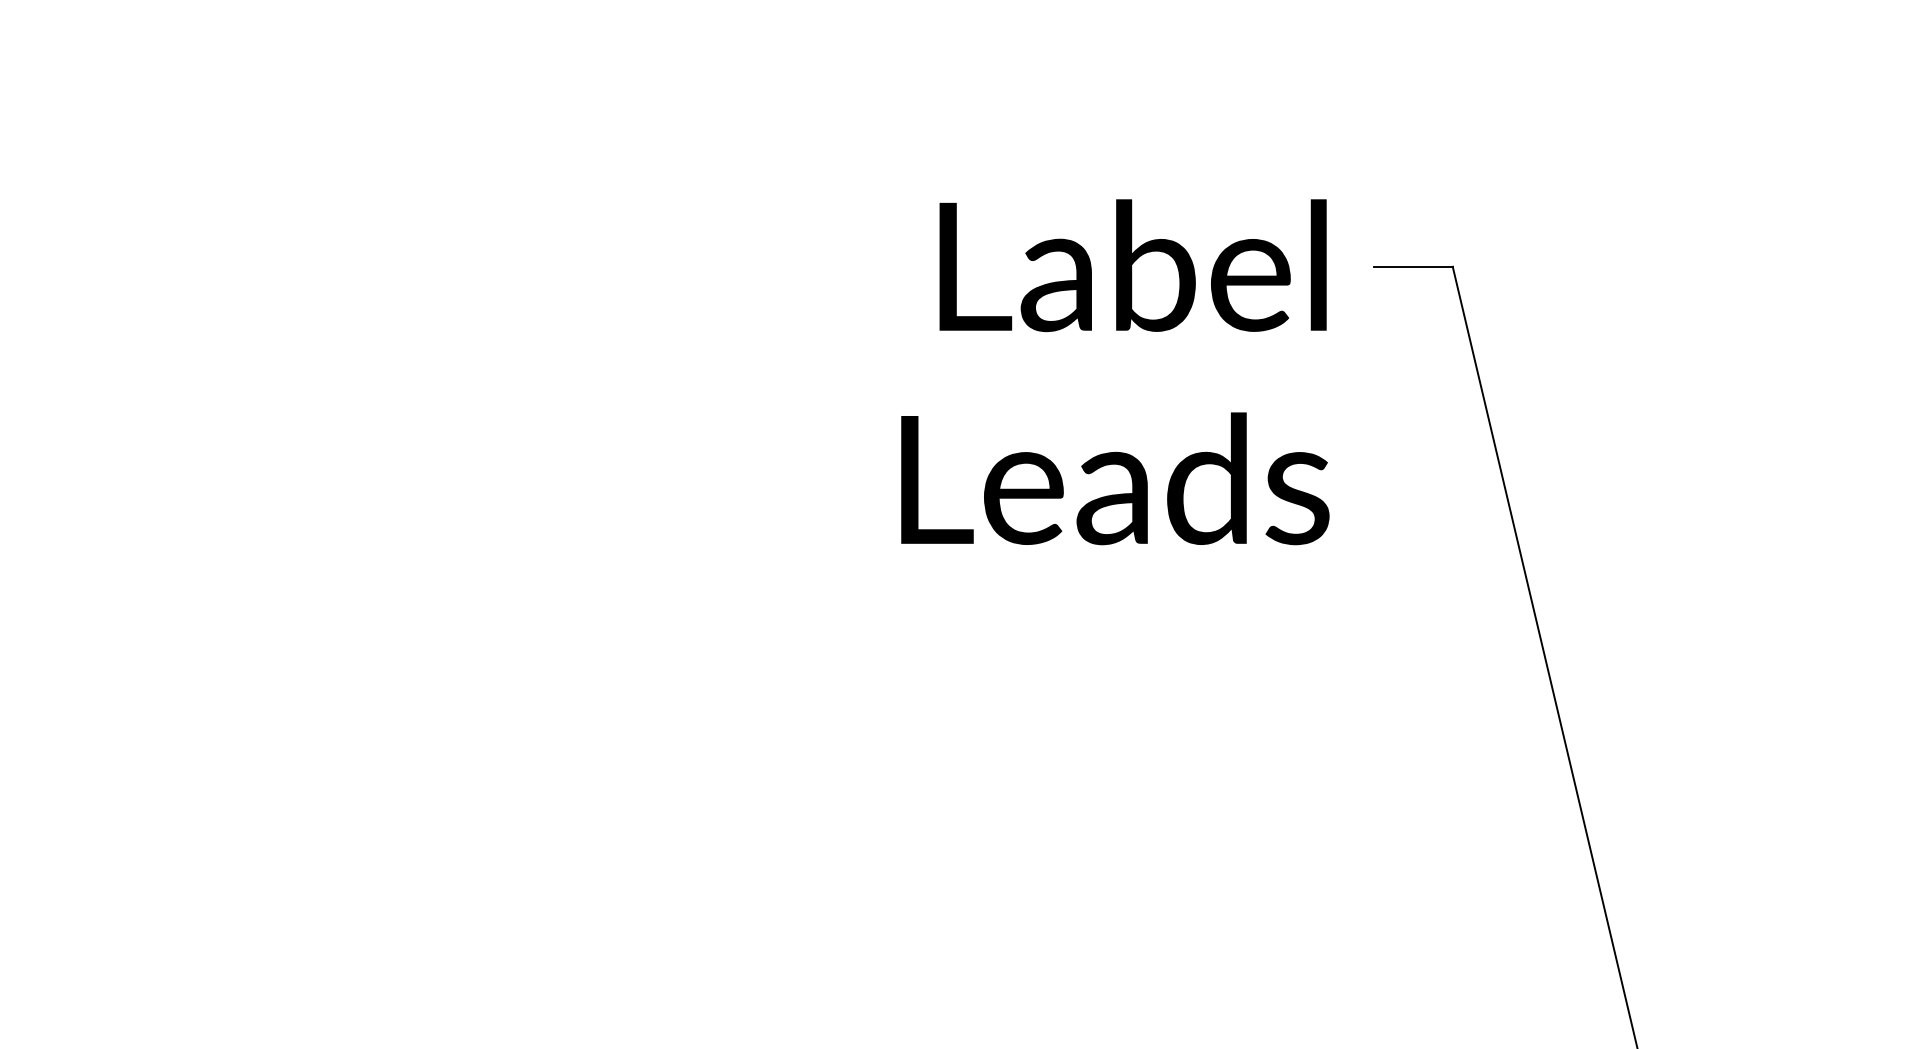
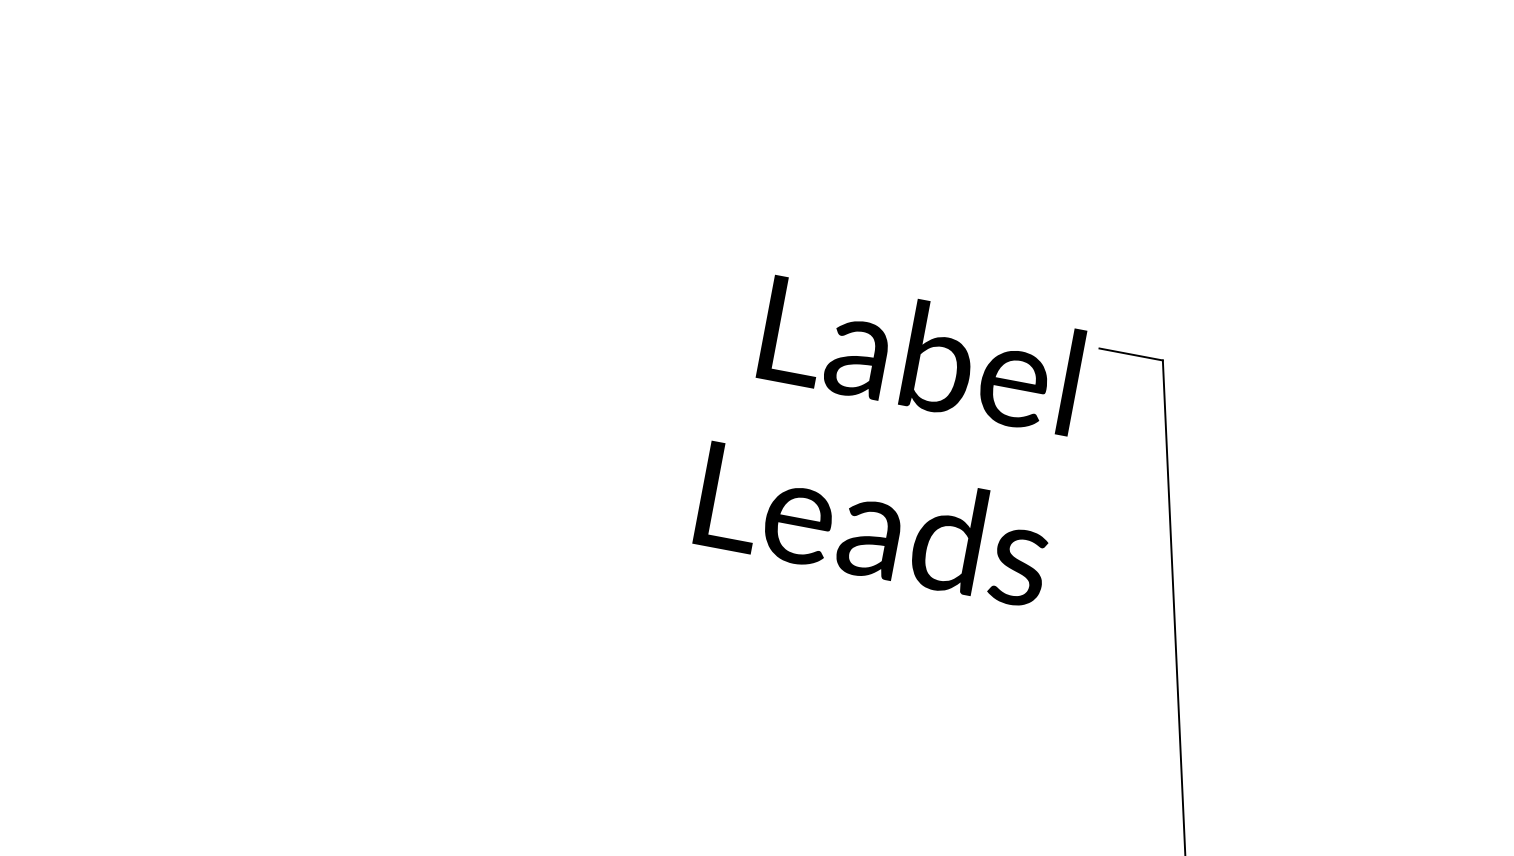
text: (1115, 372) -> (890, 438), moved

